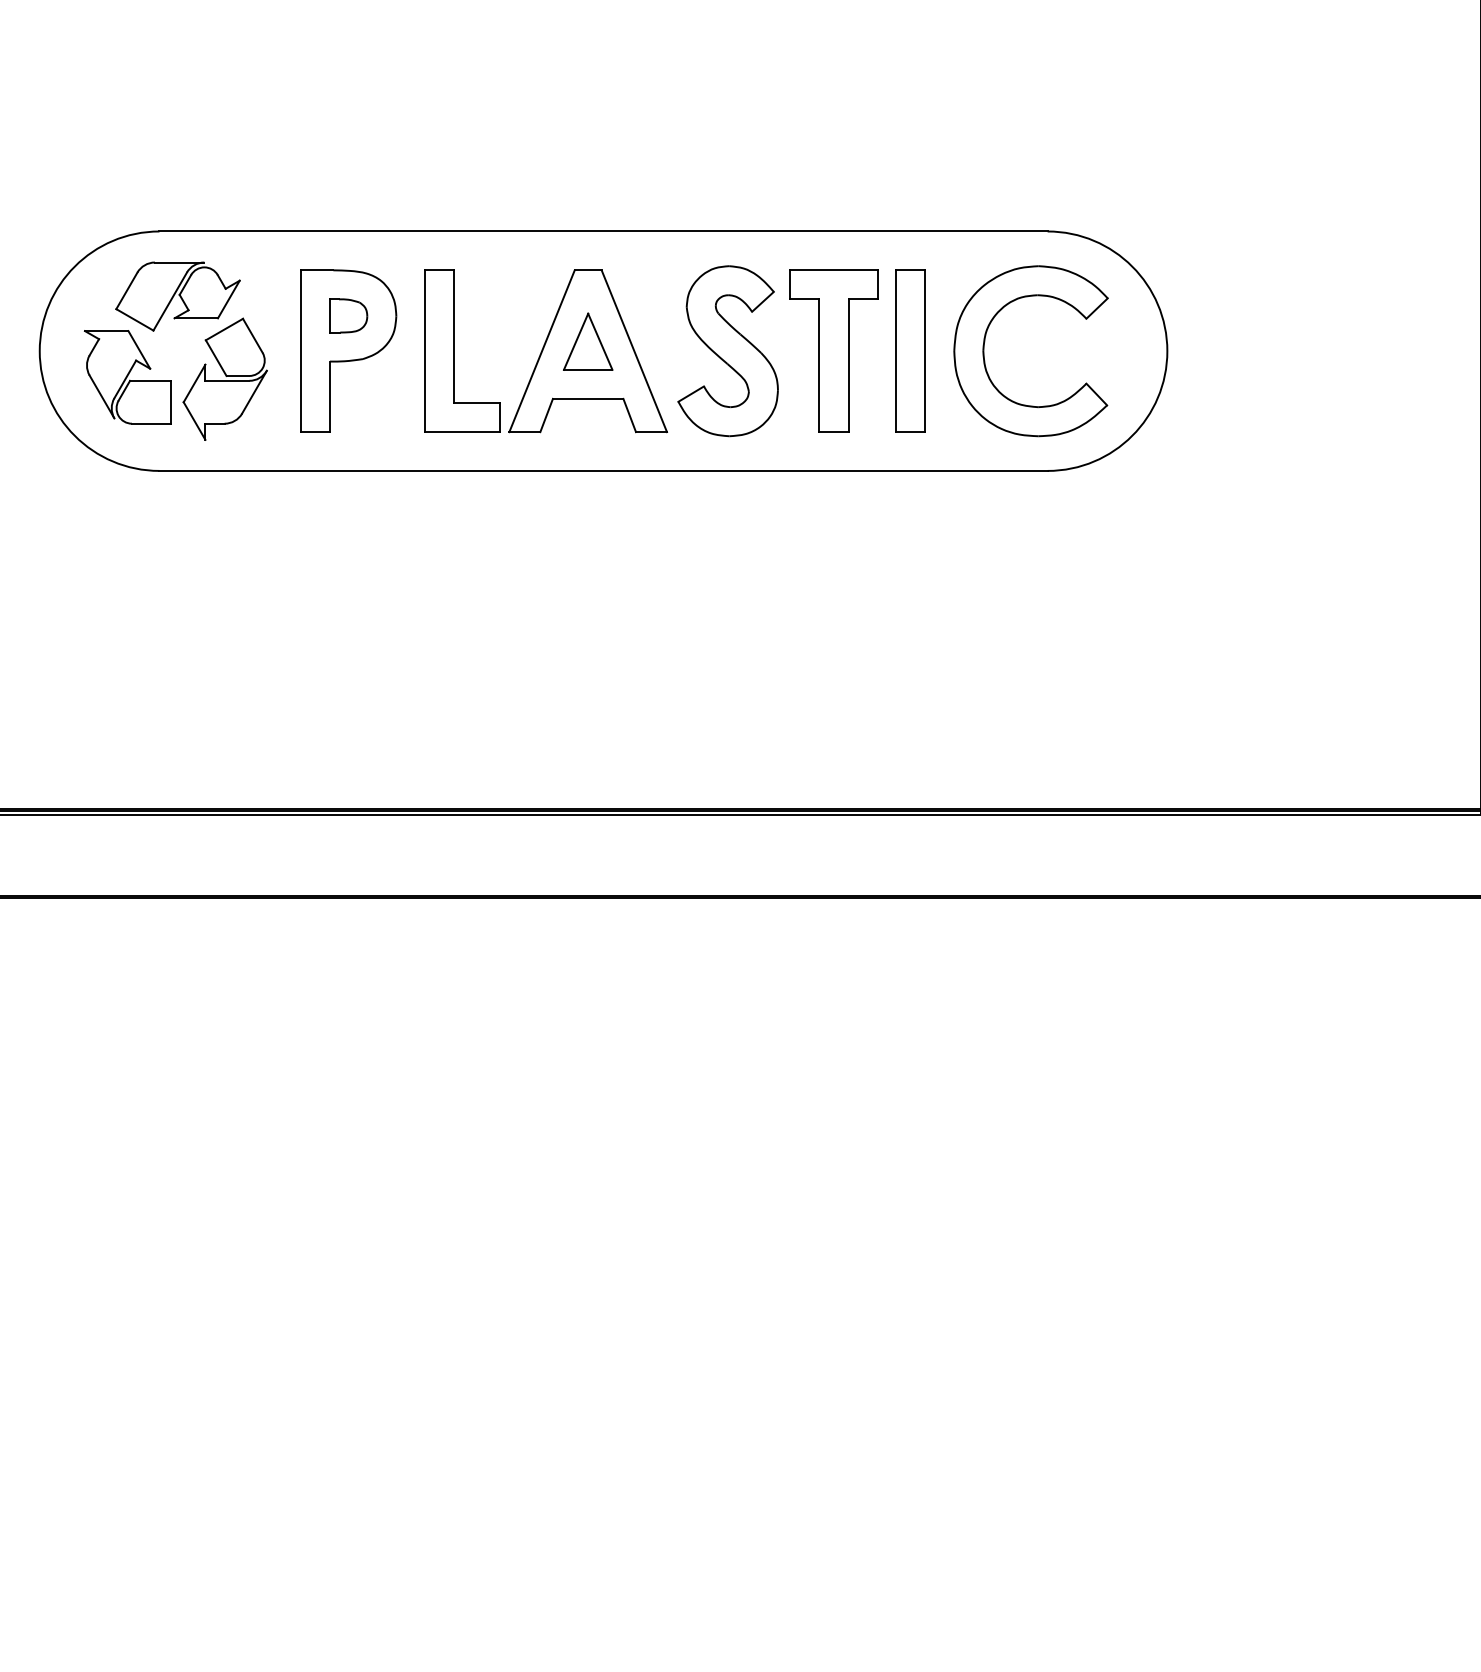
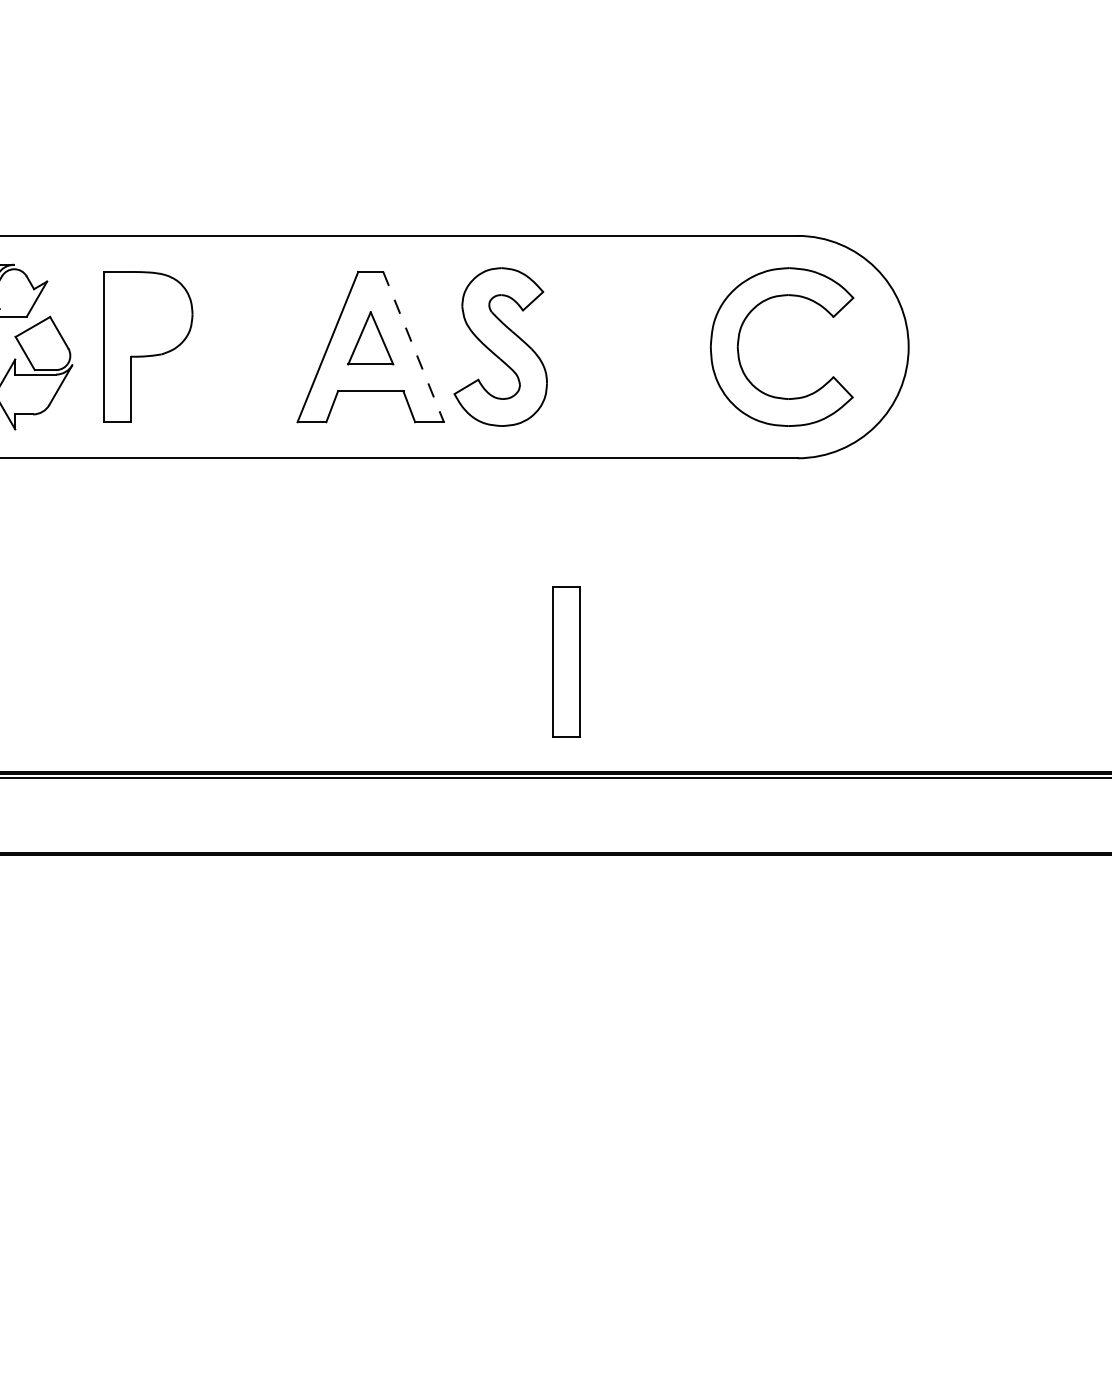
part: (348, 315) -> (148, 313), removed
part: (454, 350) -> (246, 346), removed
part: (833, 350) -> (598, 346), removed
part: (910, 350) -> (566, 661), moved
line: (634, 351) -> (413, 347), solid -> dashed

